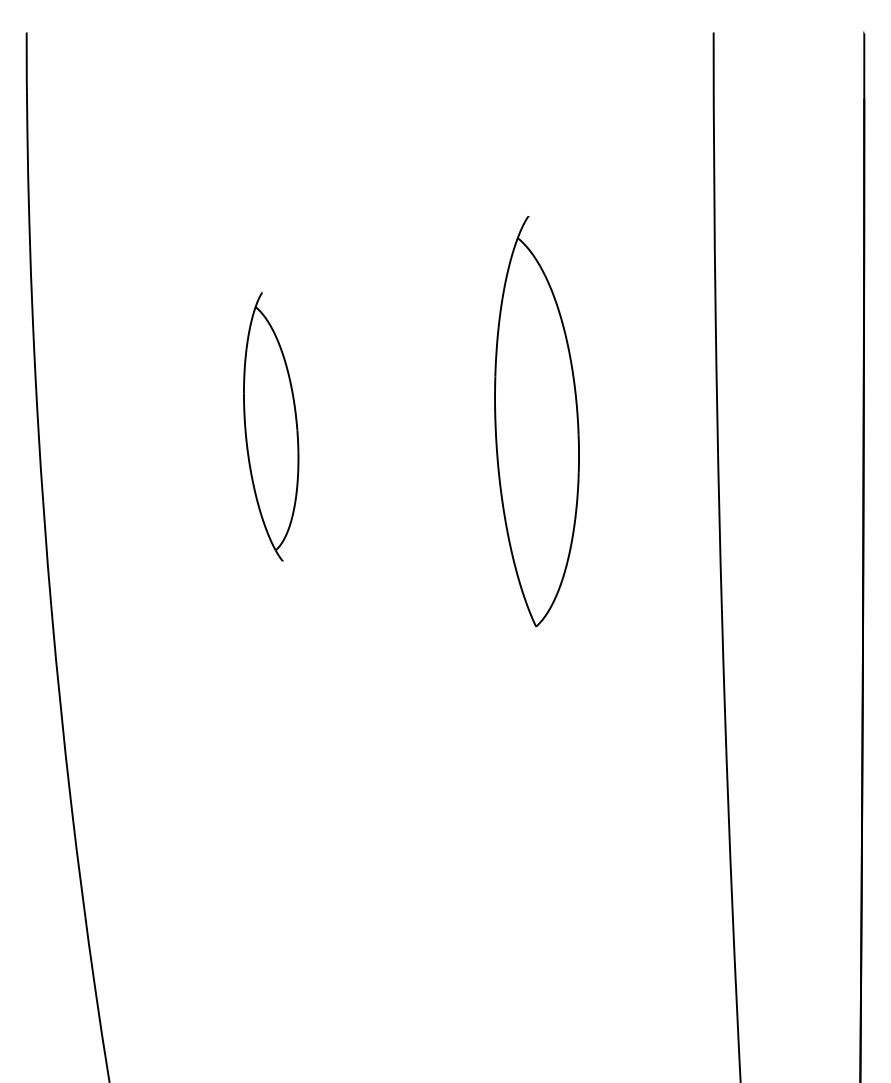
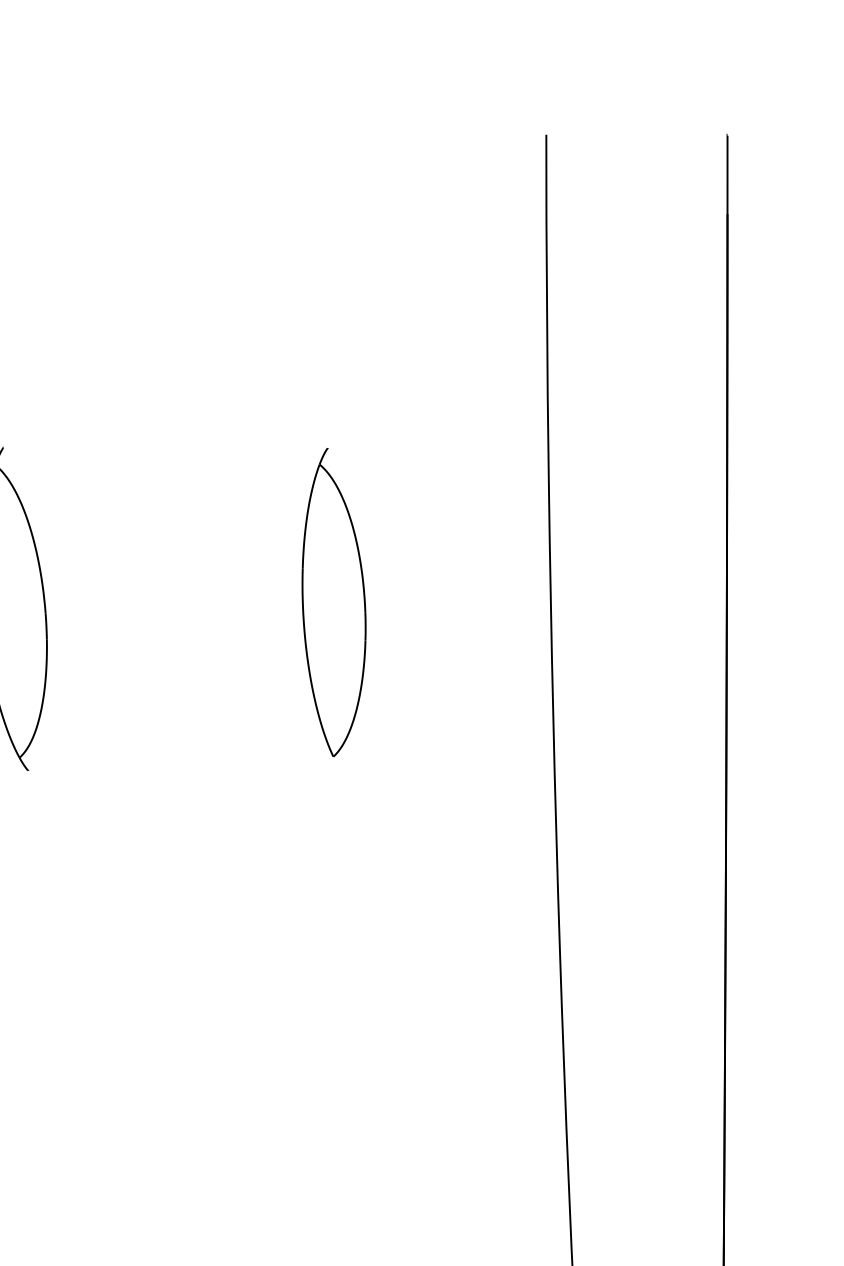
part: (537, 420) -> (334, 601), size x0.62

